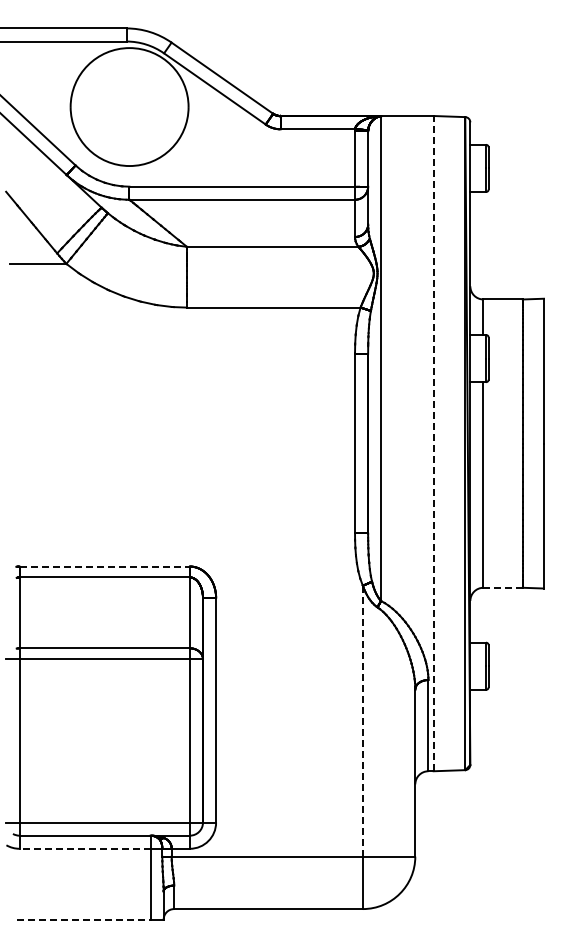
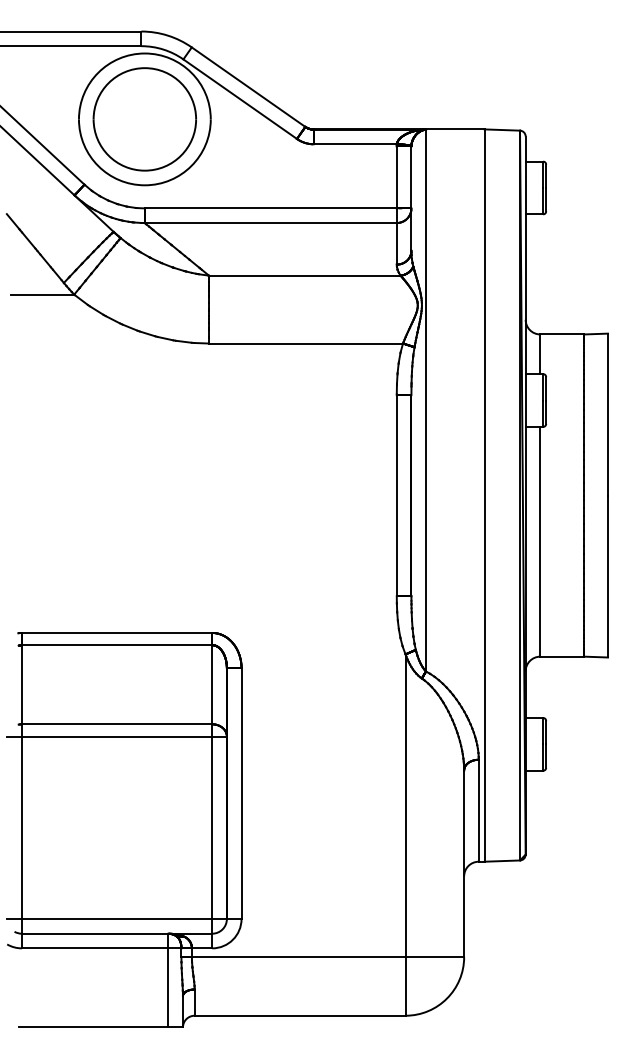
part: (129, 106) -> (144, 118), added
line: (433, 443) -> (484, 495), dashed -> solid
line: (105, 566) -> (117, 632), dashed -> solid
line: (503, 587) -> (562, 656), dashed -> solid
line: (362, 720) -> (405, 804), dashed -> solid
line: (85, 848) -> (95, 948), dashed -> solid
line: (83, 919) -> (93, 1027), dashed -> solid

